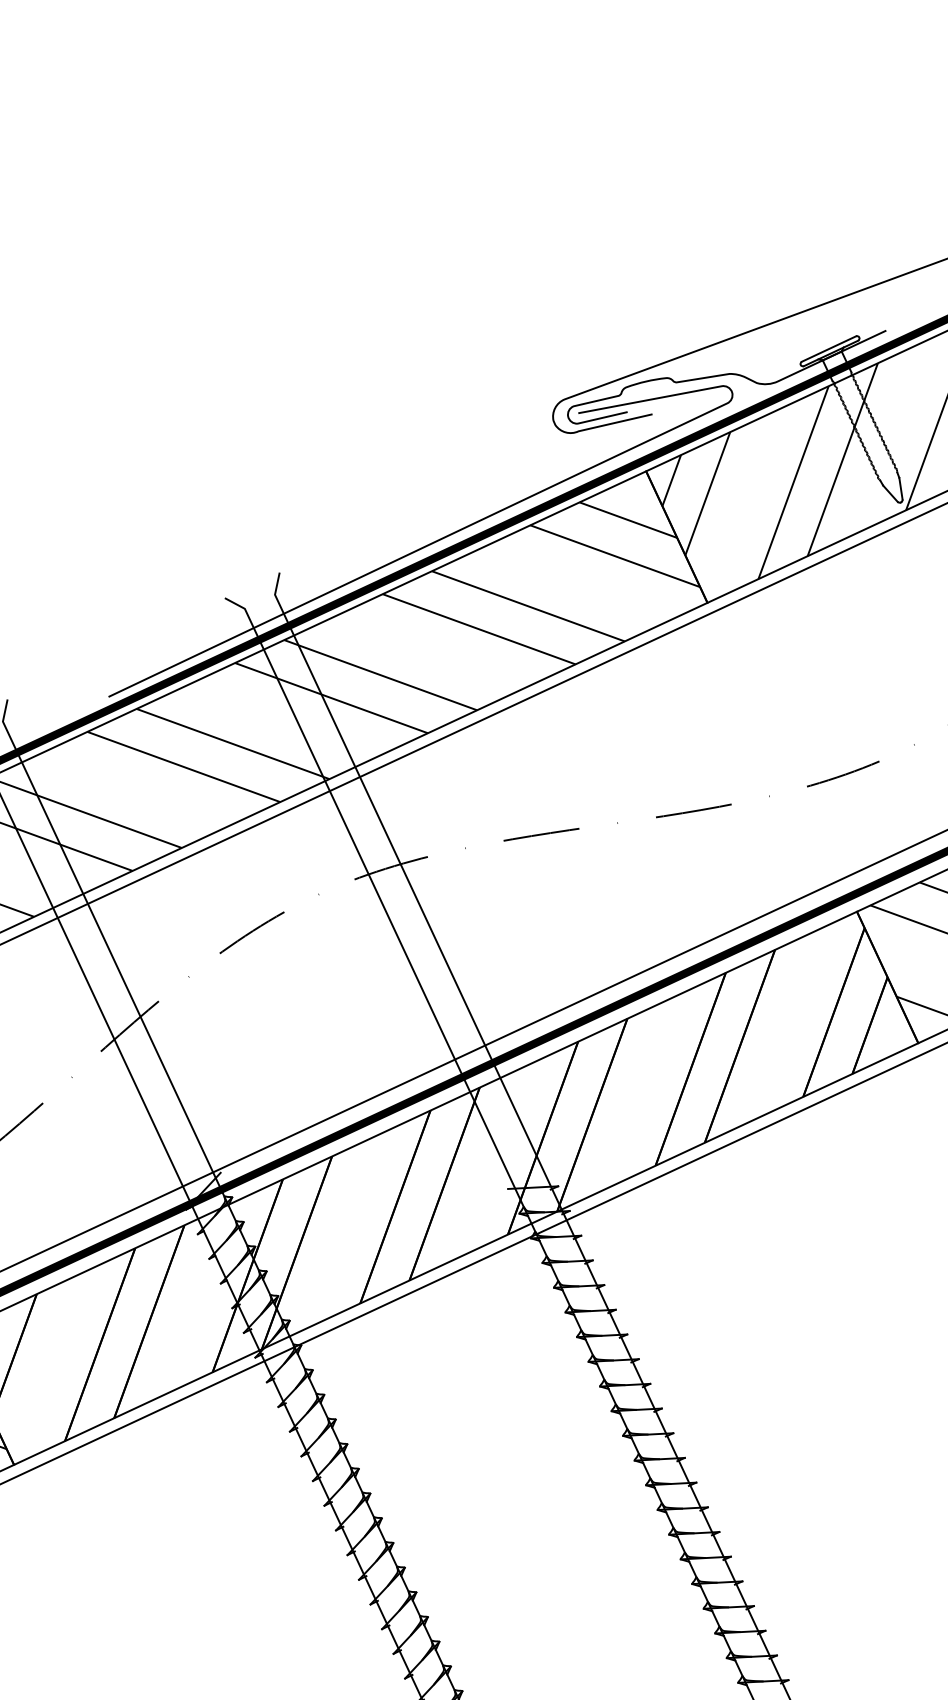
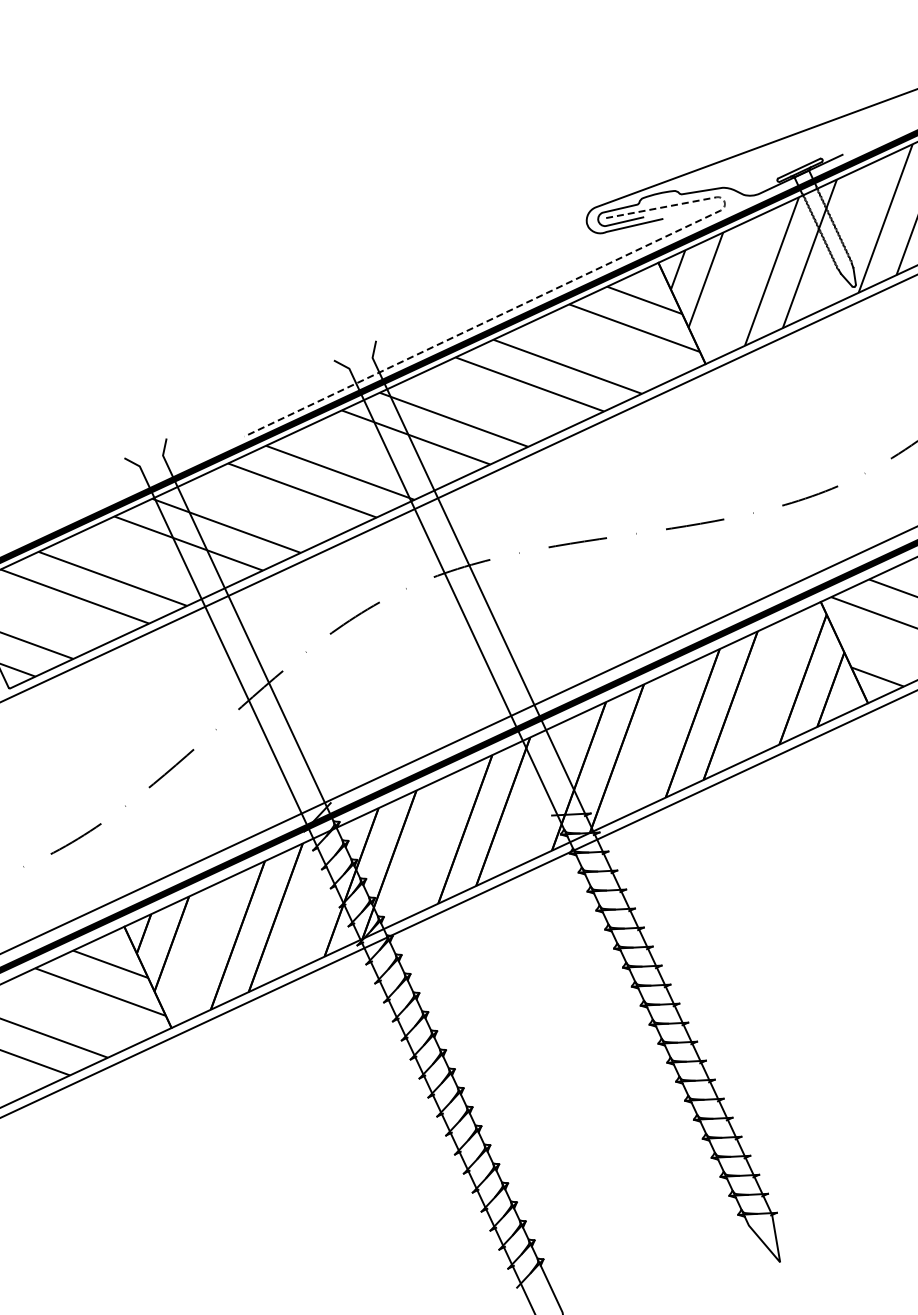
line: (503, 509) -> (548, 292), solid -> dashed

